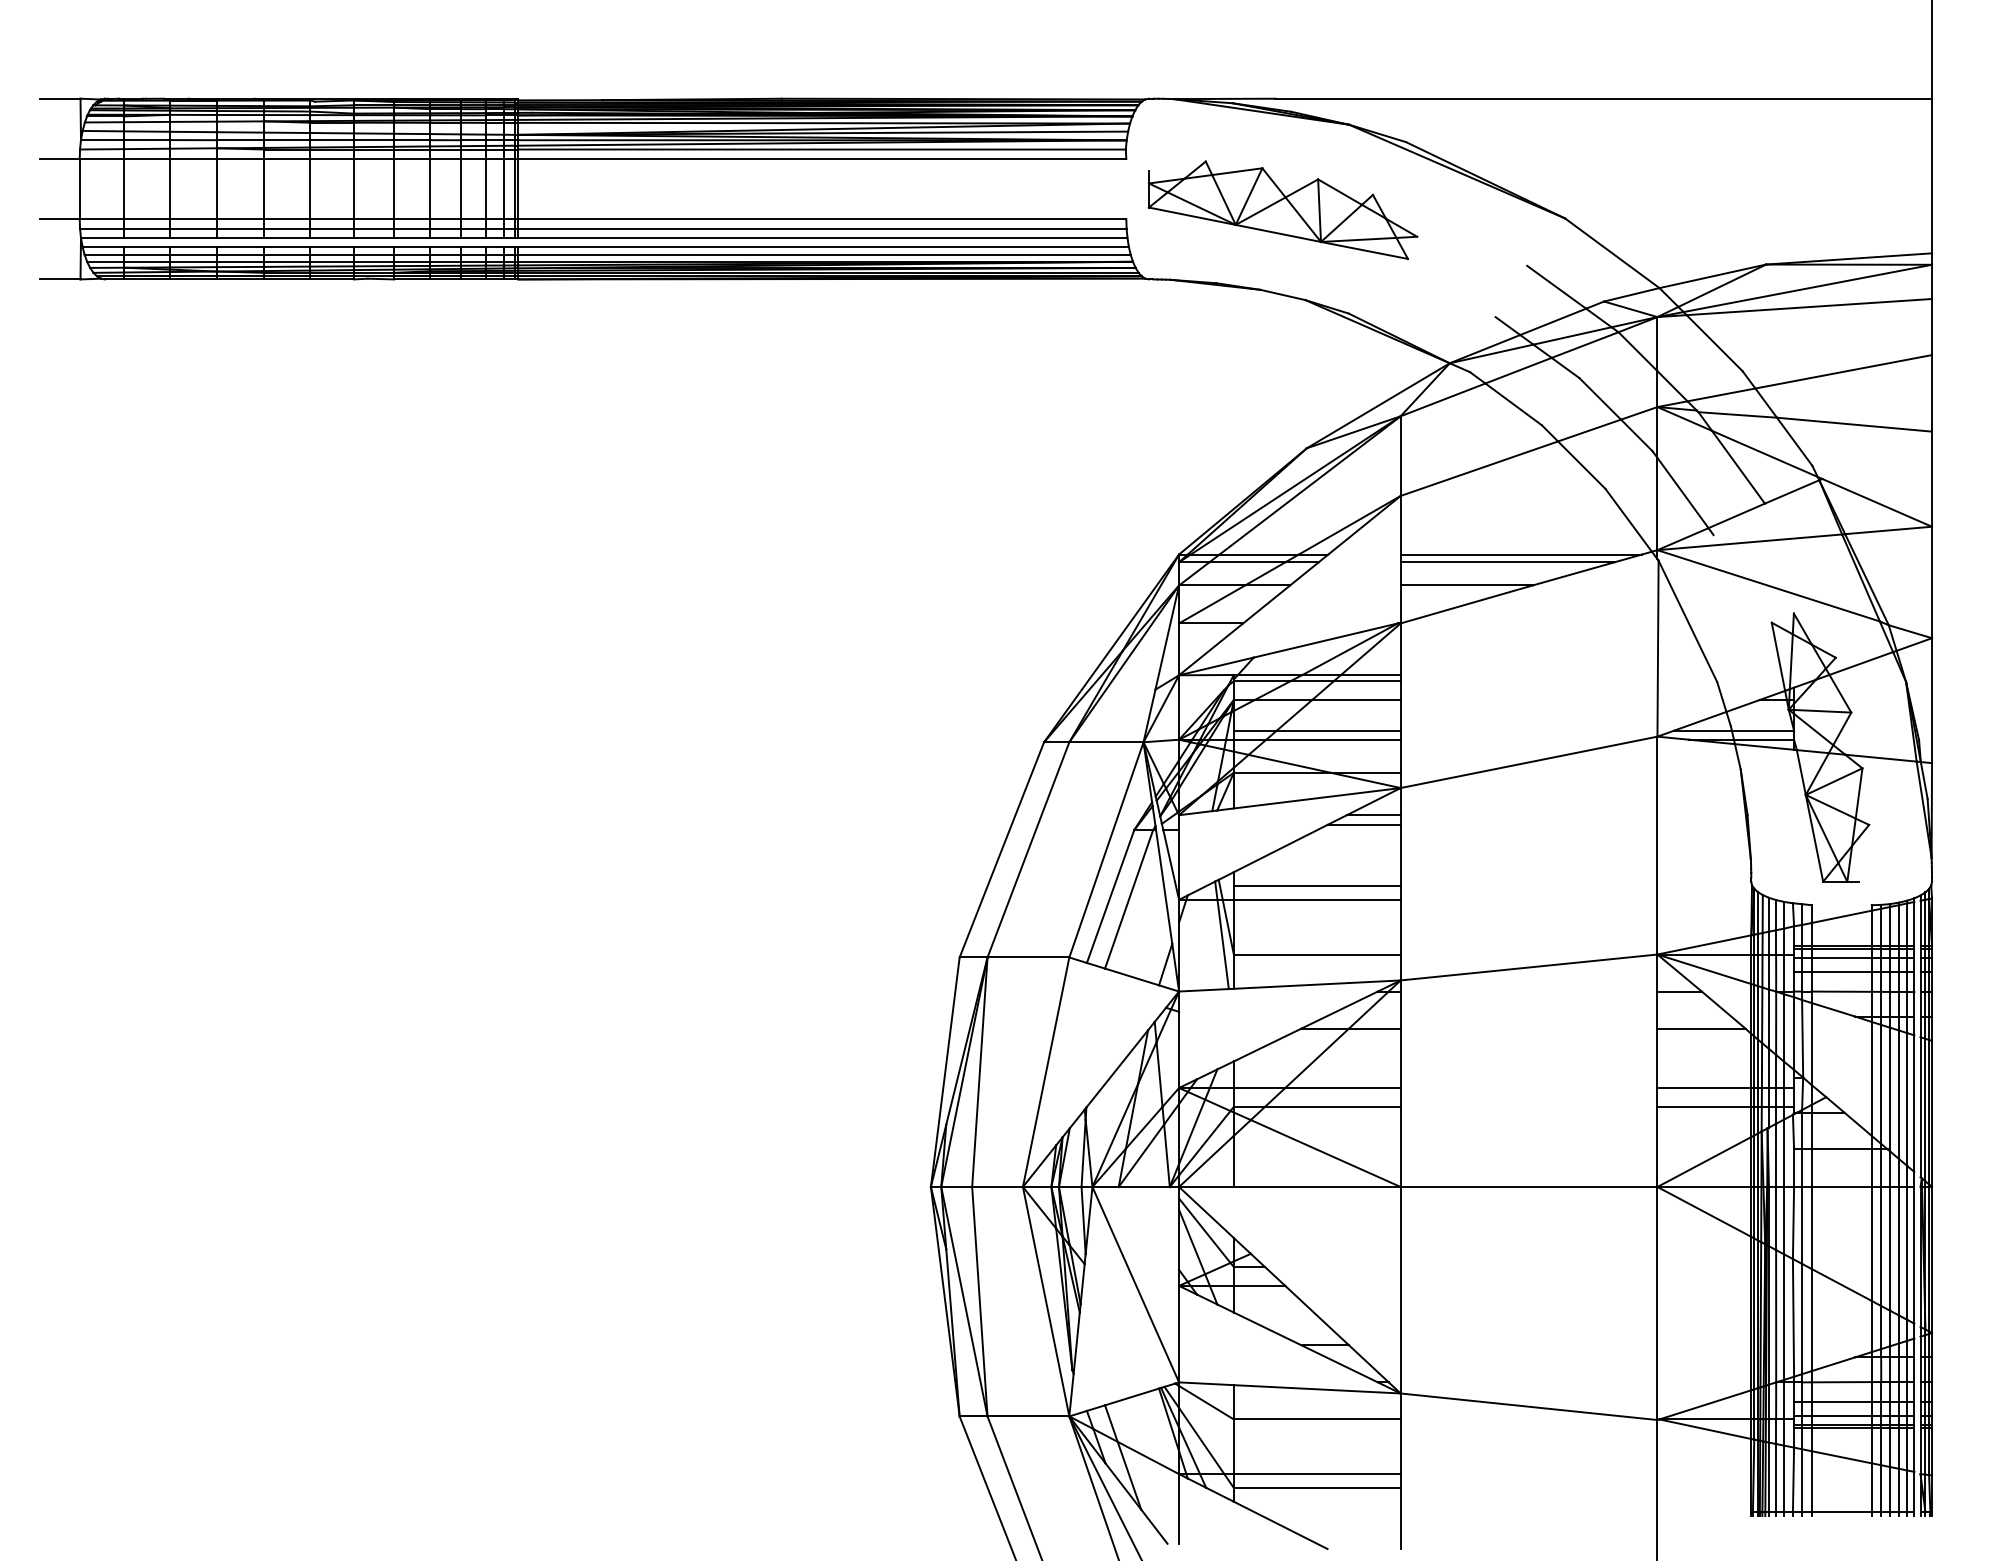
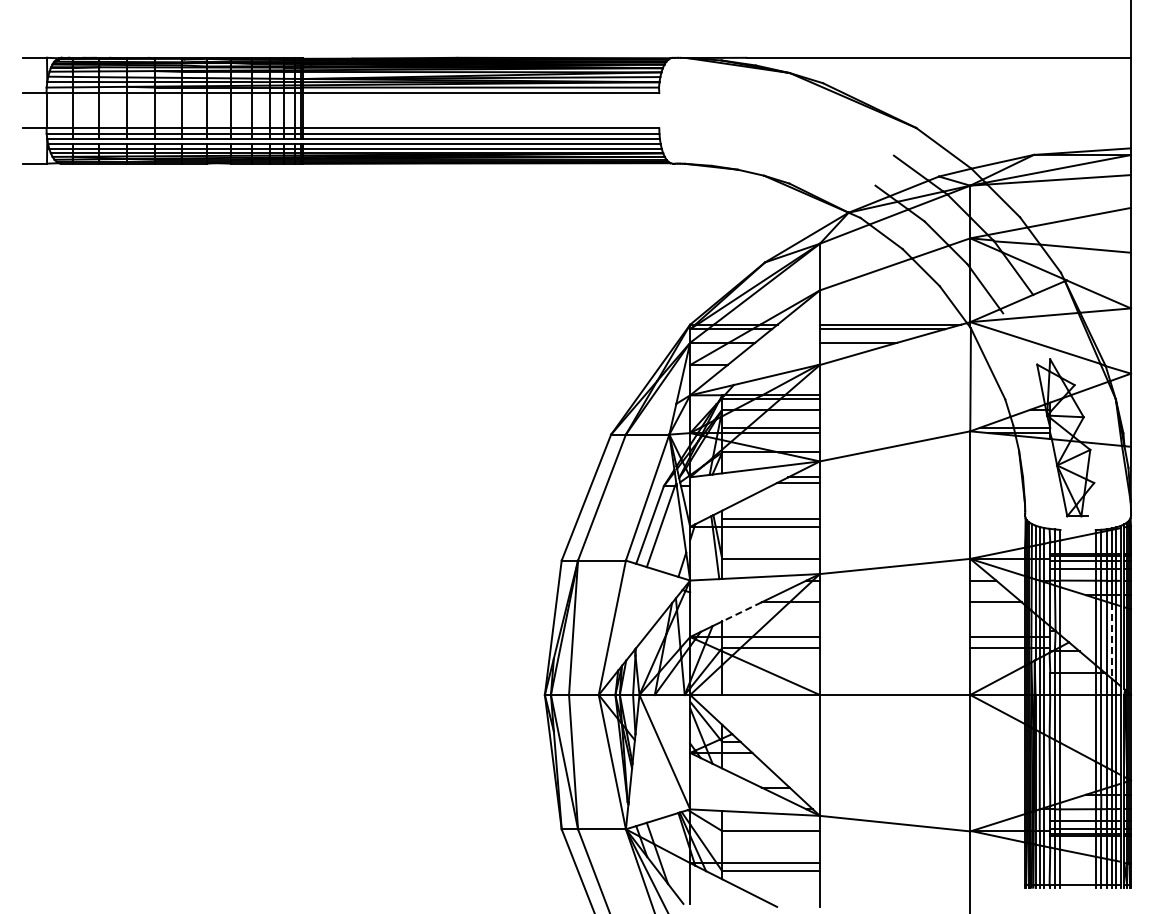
part: (1282, 209) -> (750, 122), removed
line: (1266, 1044) -> (741, 611), solid -> dashed
line: (1898, 1095) -> (1111, 641), solid -> dashed

